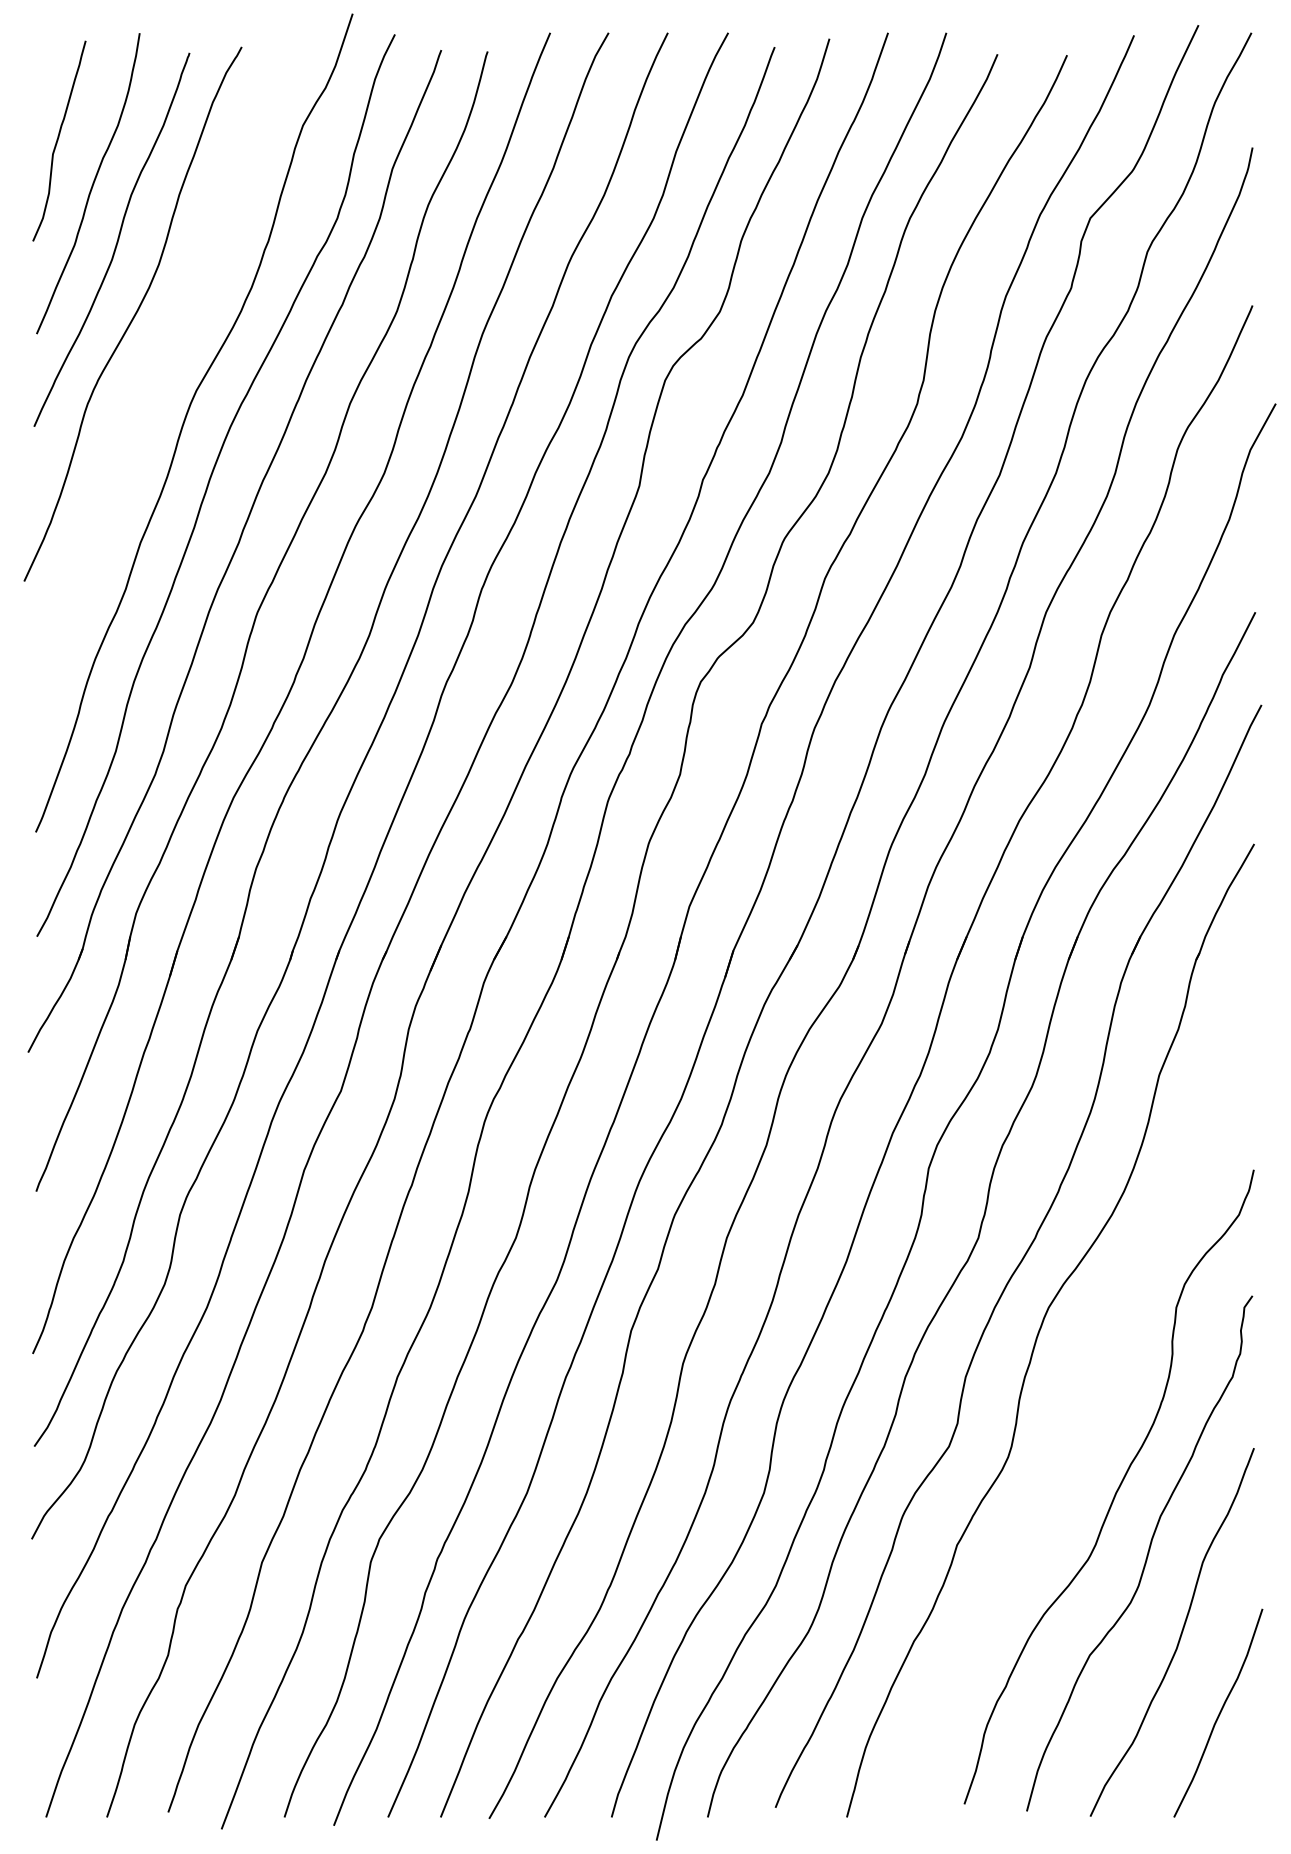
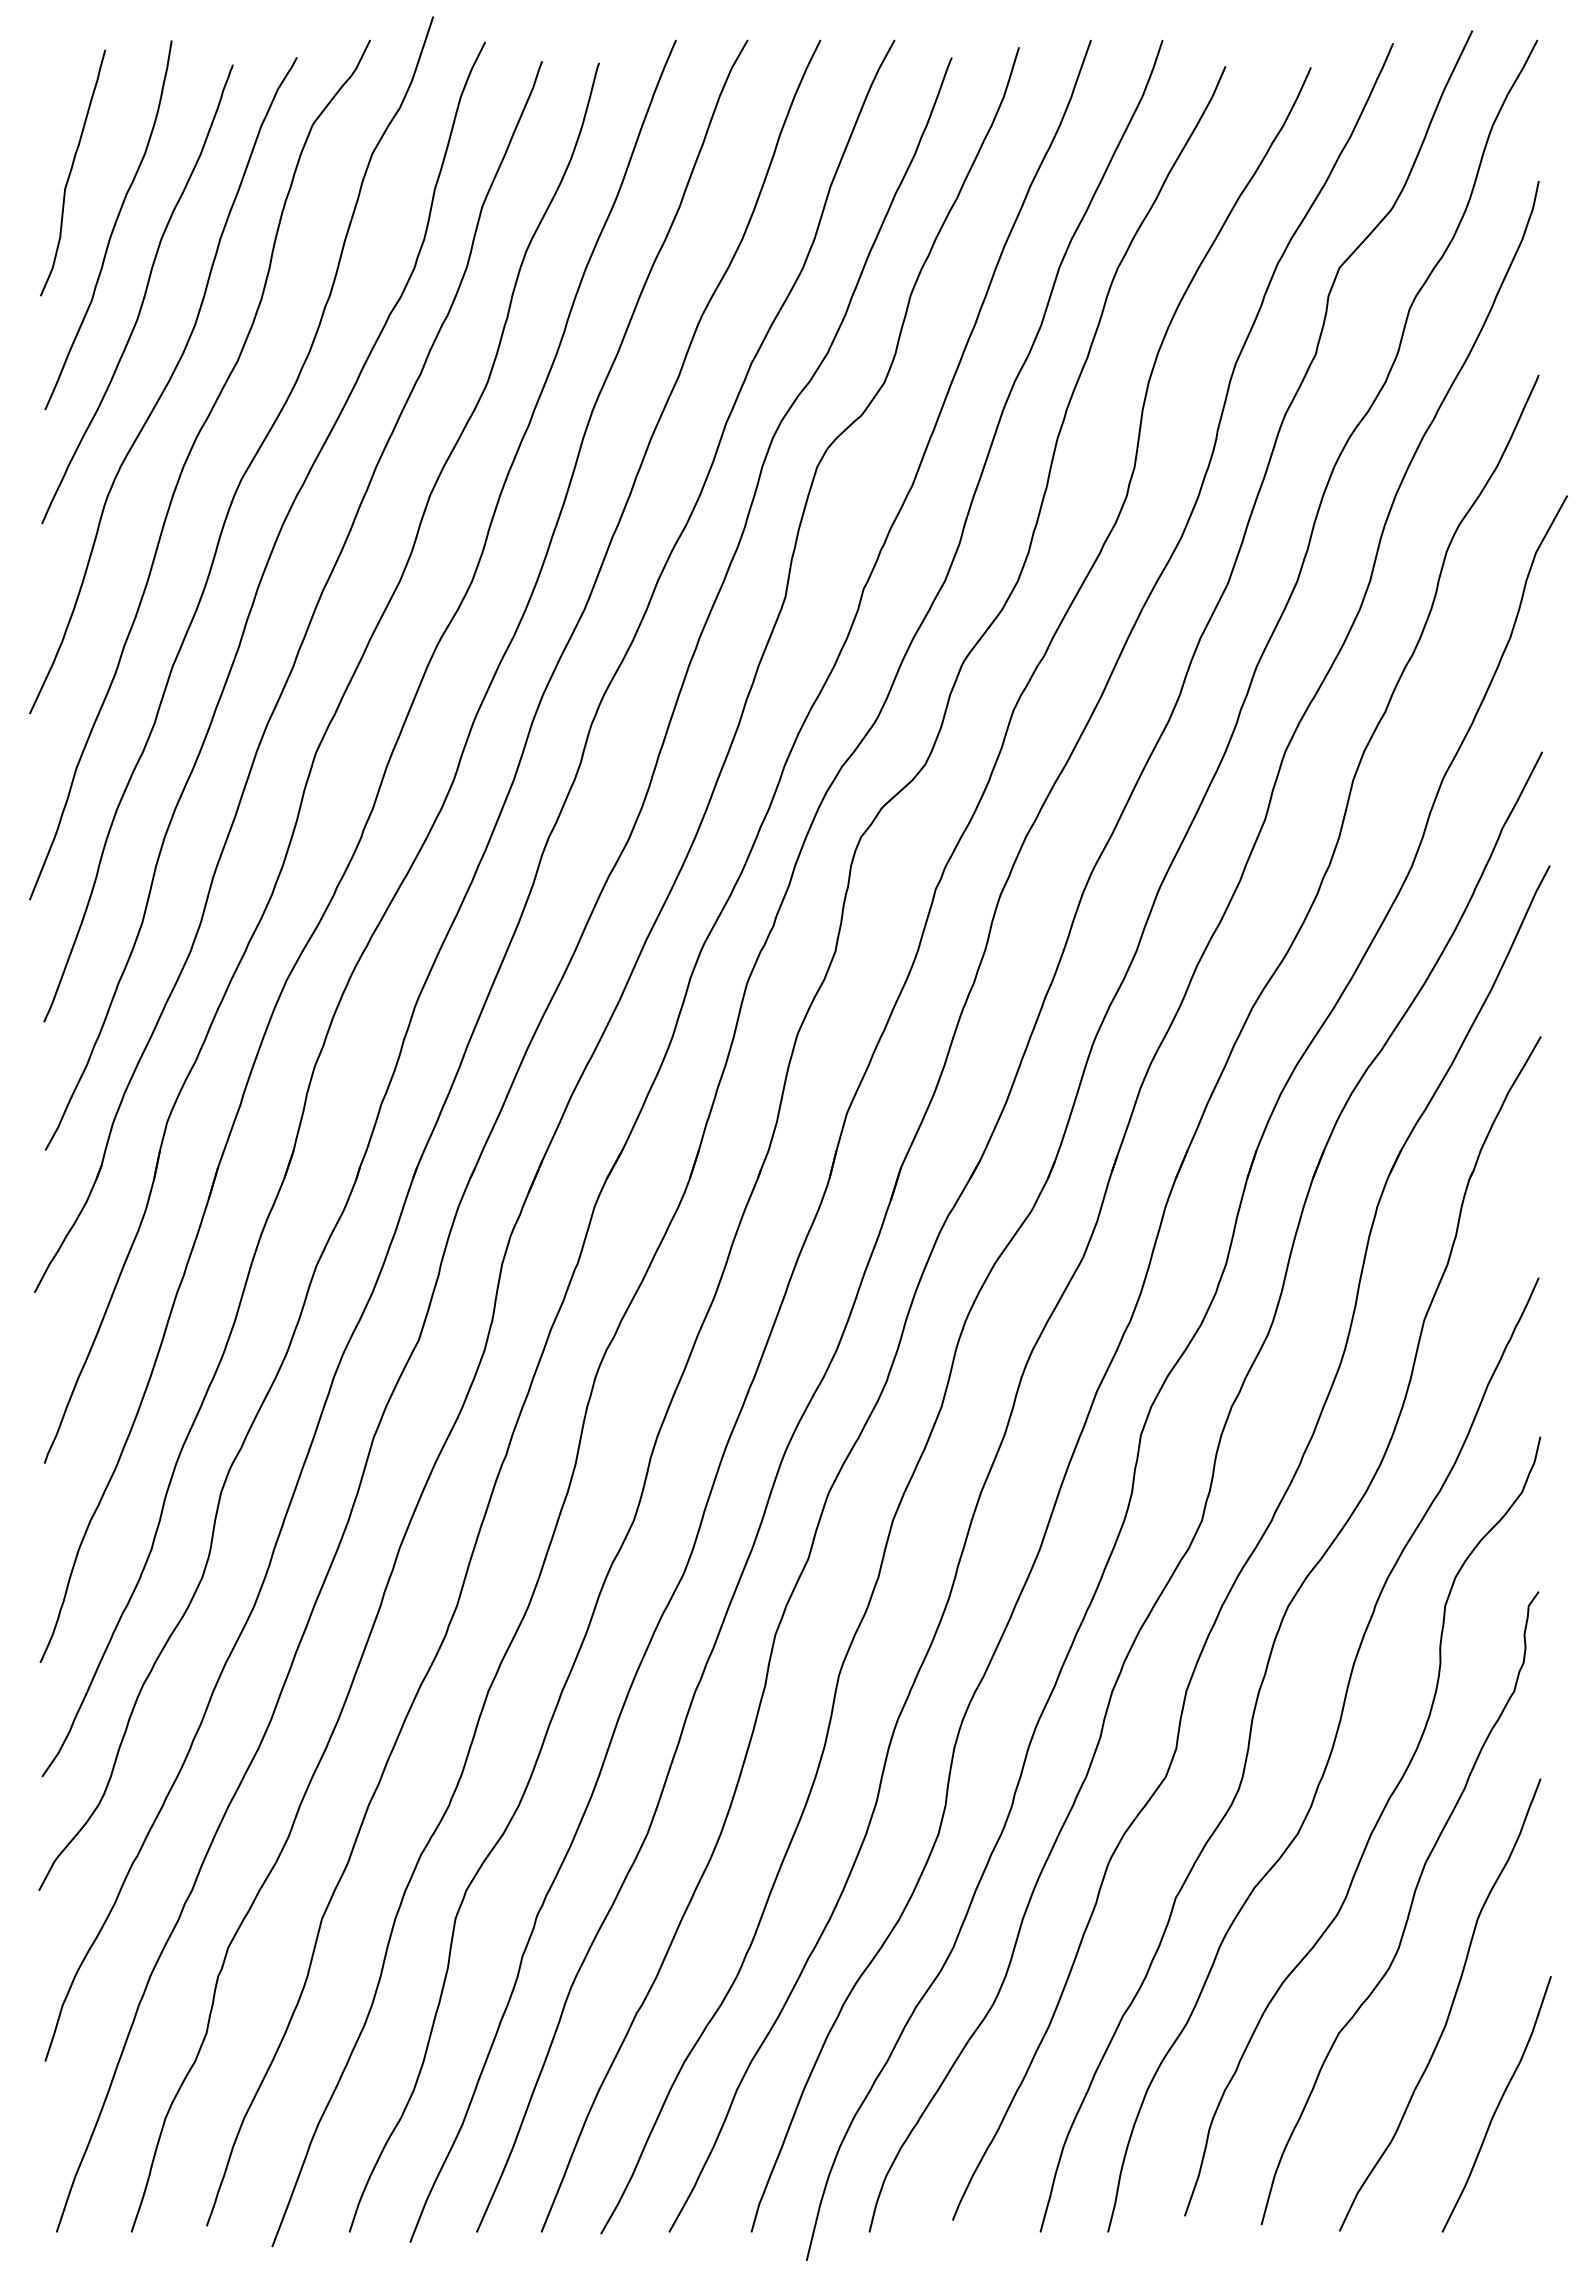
curve: (150, 379) -> (185, 465), added
curve: (1081, 1430) -> (1328, 1756), added

